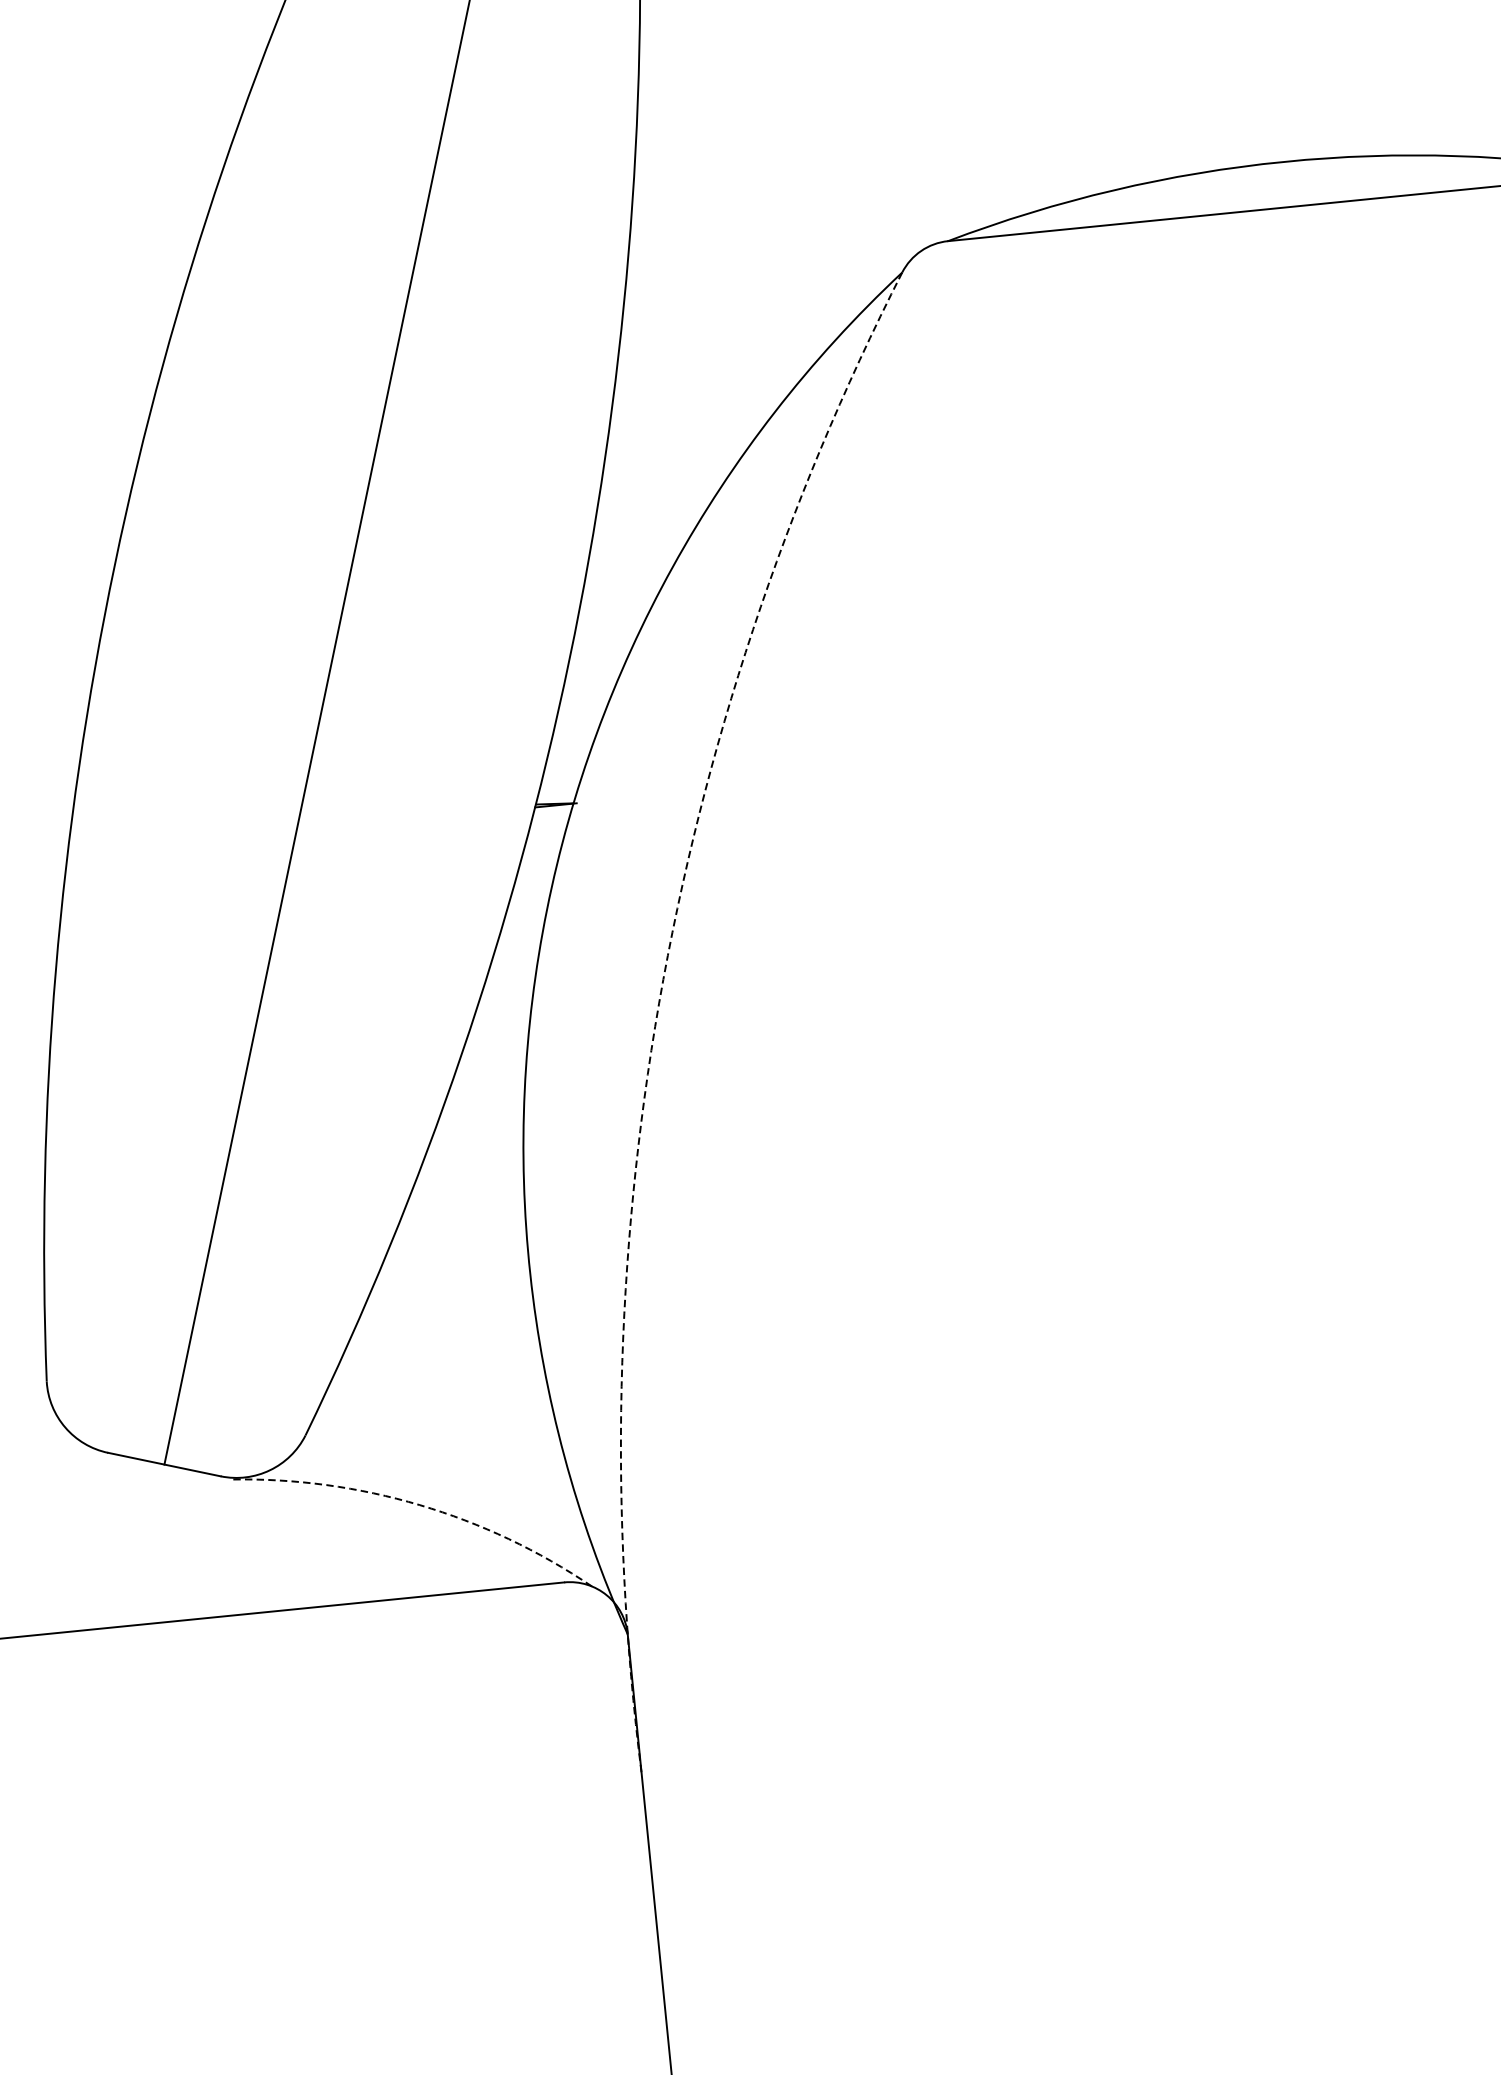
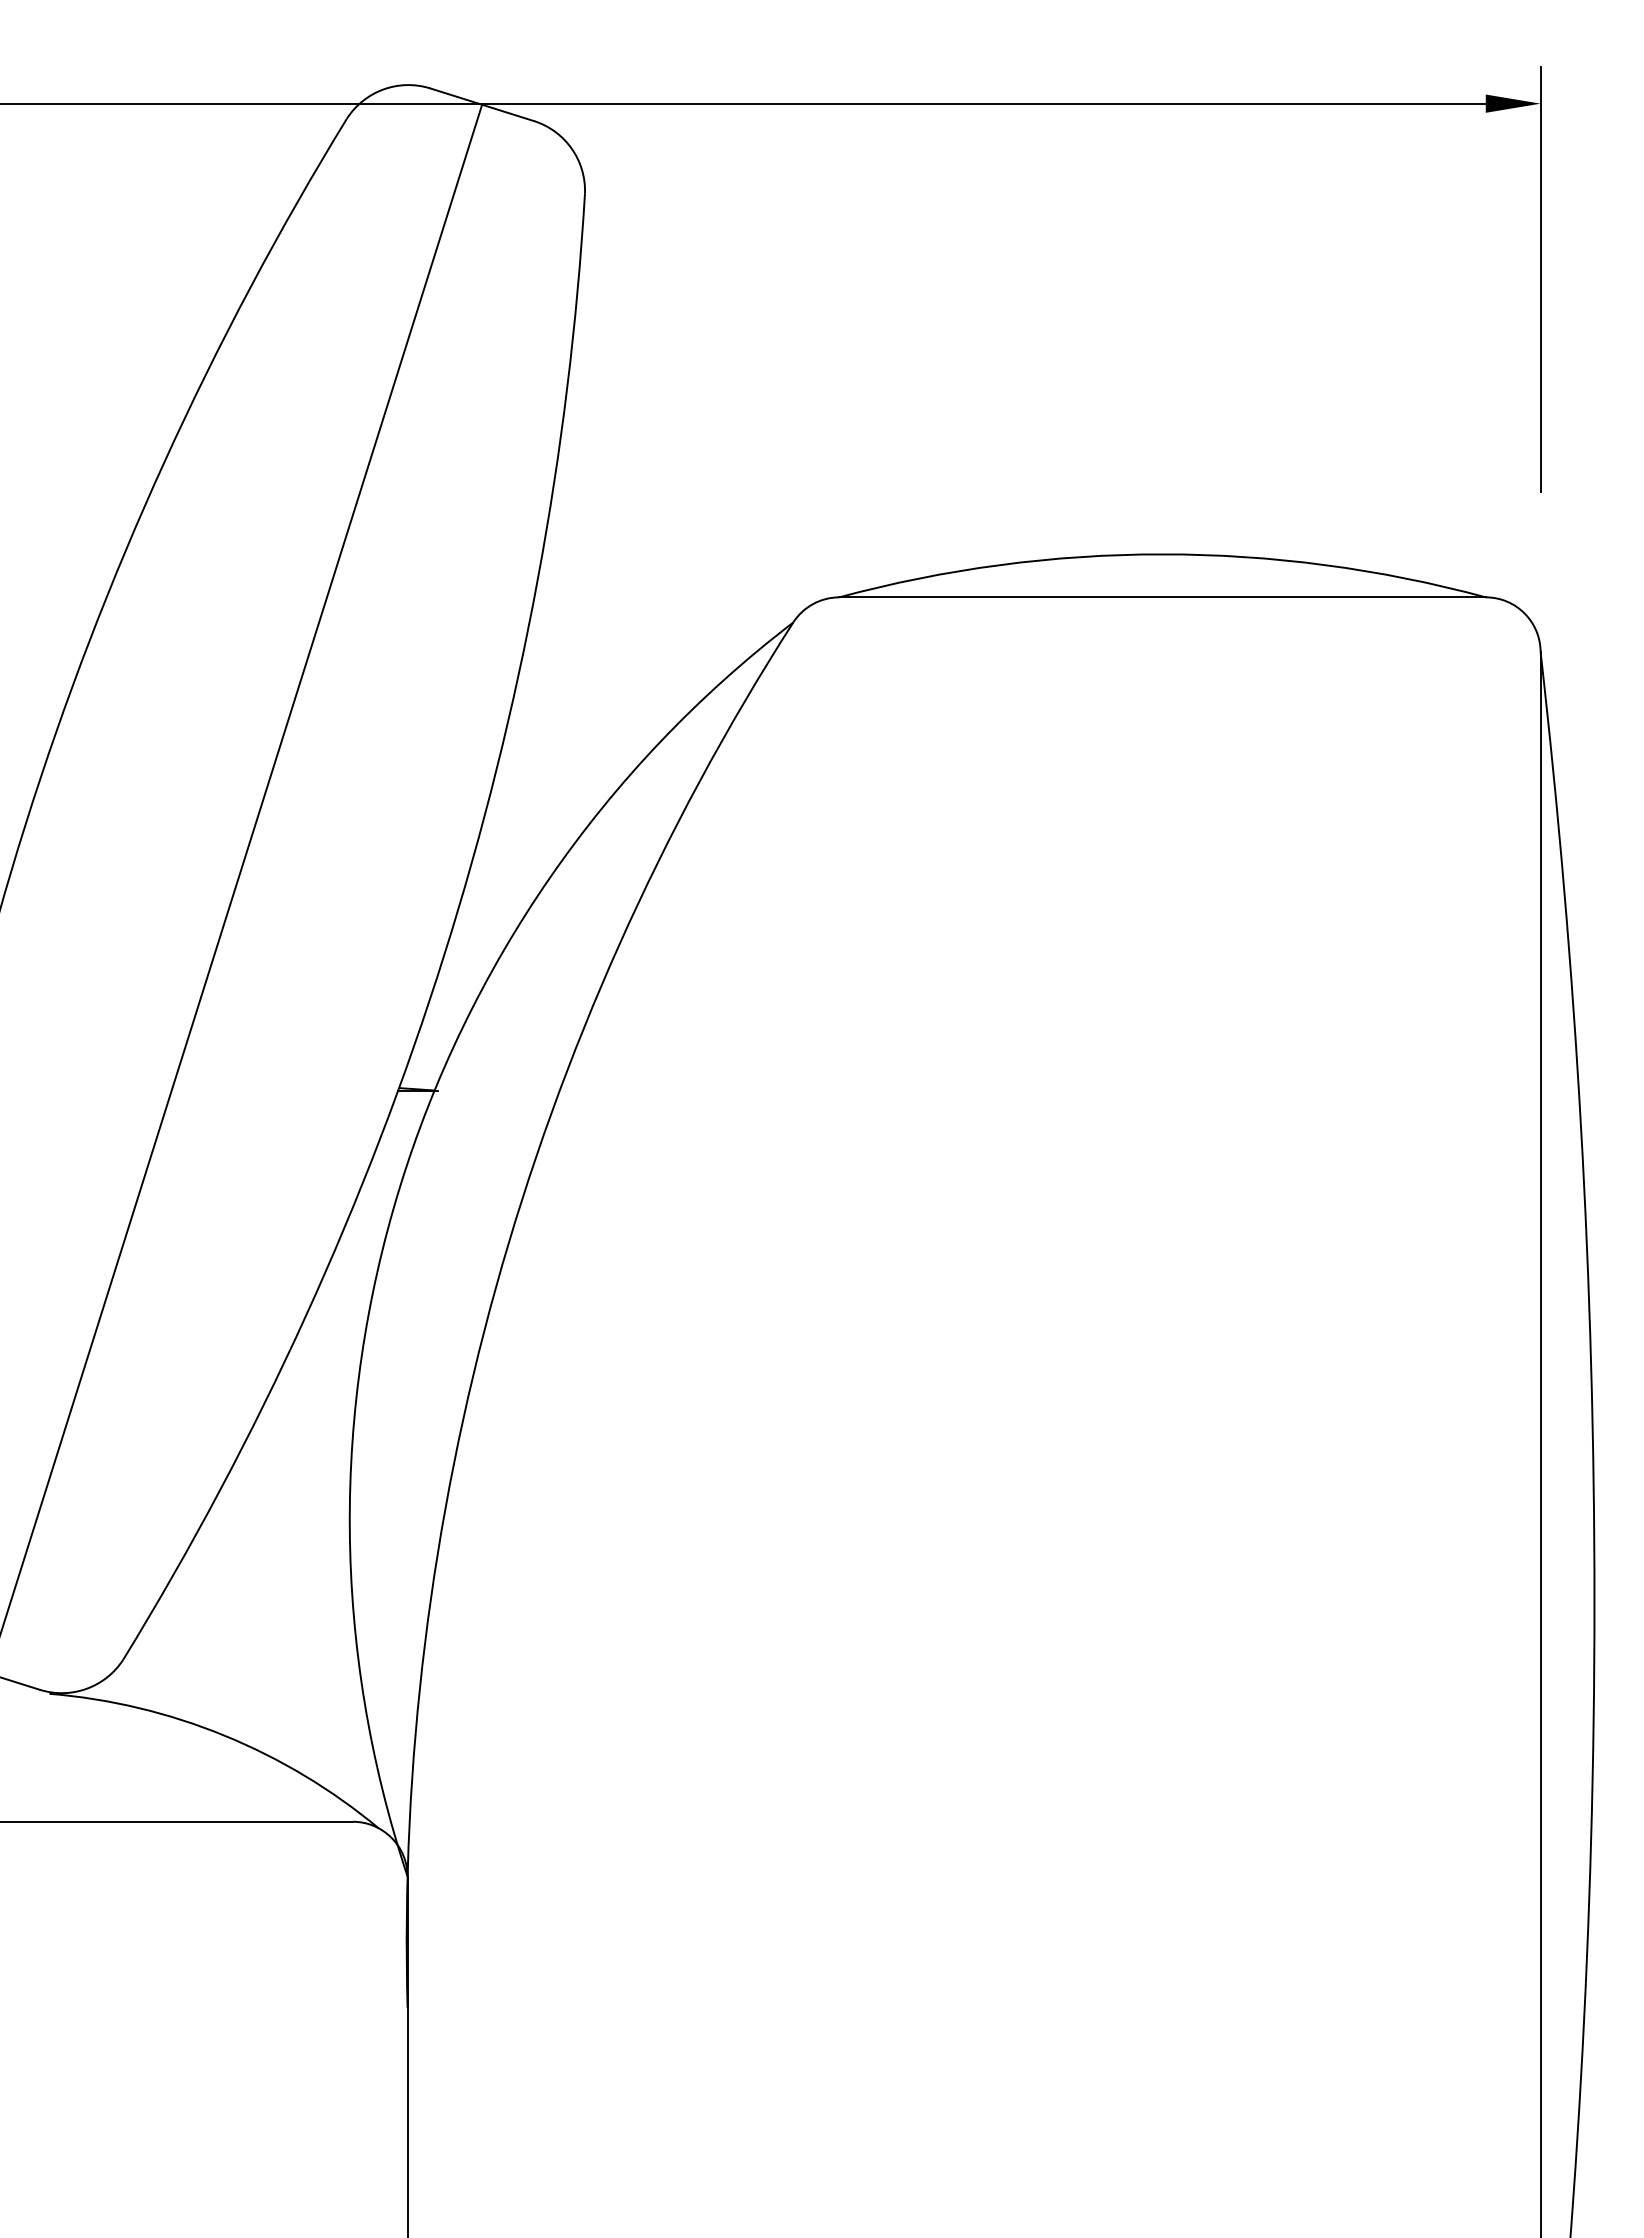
arc: (659, 1003) -> (496, 1286), dashed -> solid
arc: (420, 1505) -> (224, 1735), dashed -> solid

